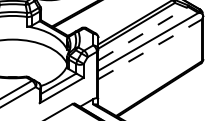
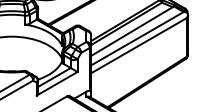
line: (142, 34) -> (131, 31), dashed -> solid
line: (150, 49) -> (139, 45), dashed -> solid

